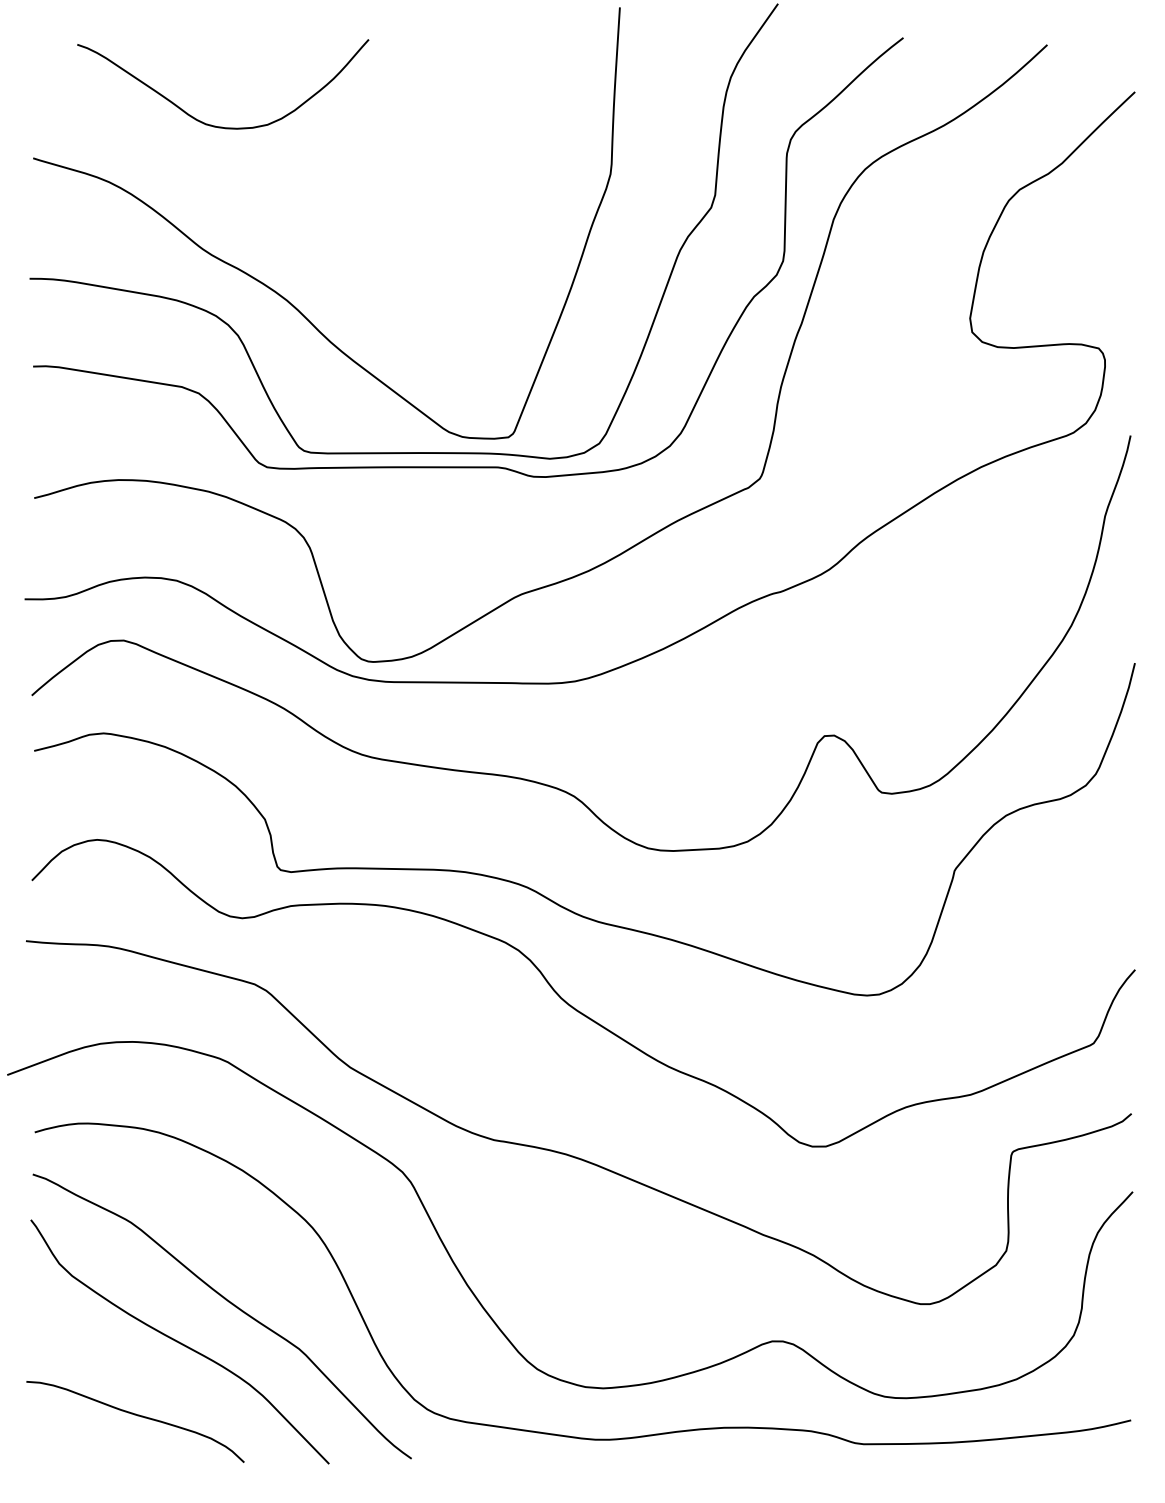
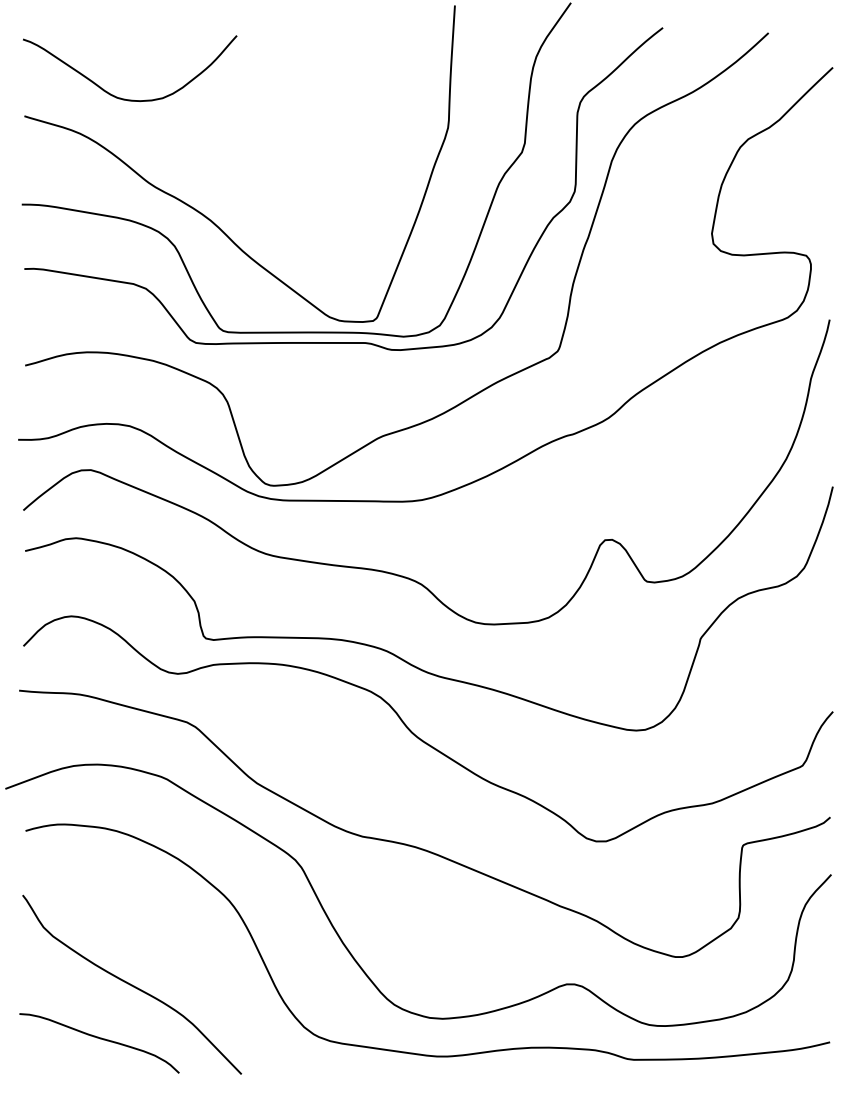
curve: (211, 124) -> (121, 98), moved
curve: (232, 1305) -> (170, 958), removed

